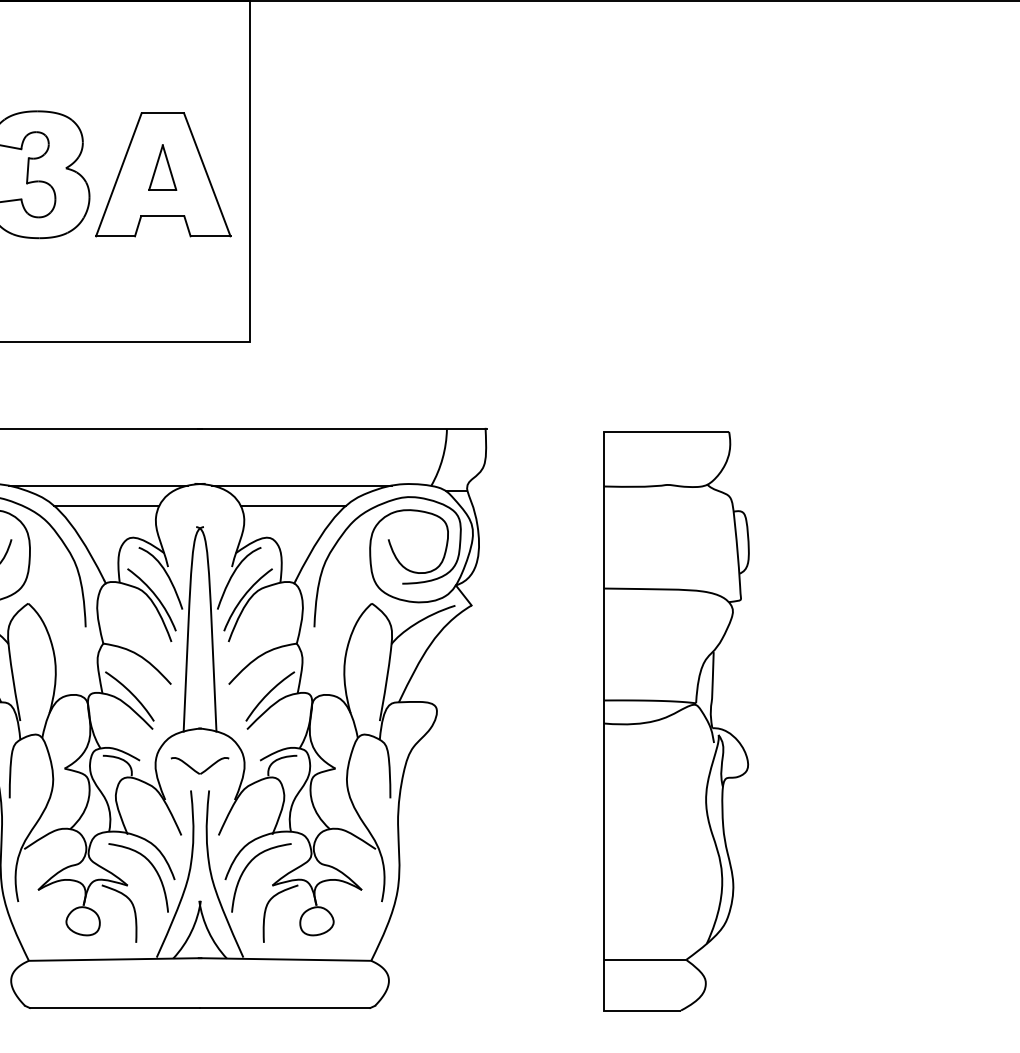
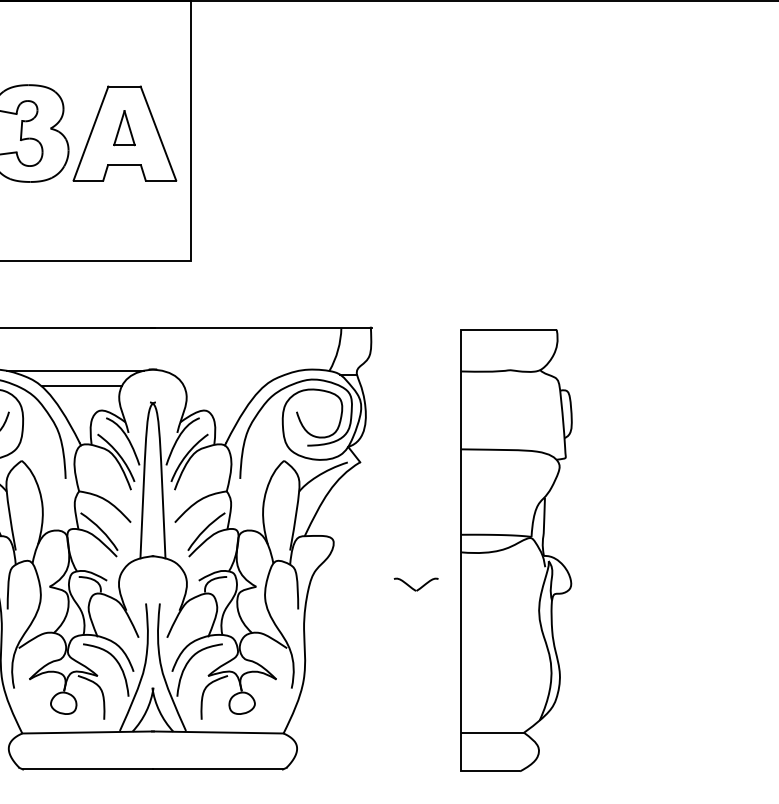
line: (301, 485) -> (230, 370), removed
line: (293, 505) -> (224, 385), removed
part: (199, 765) -> (415, 584), moved

